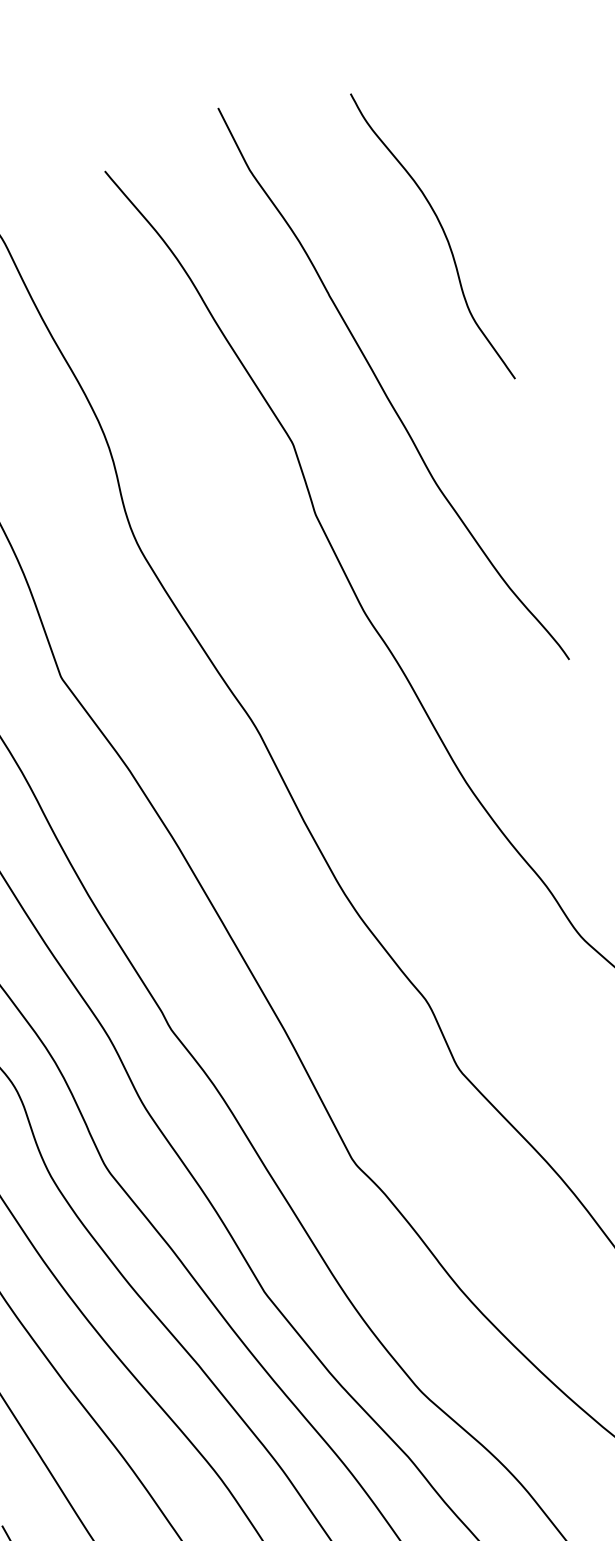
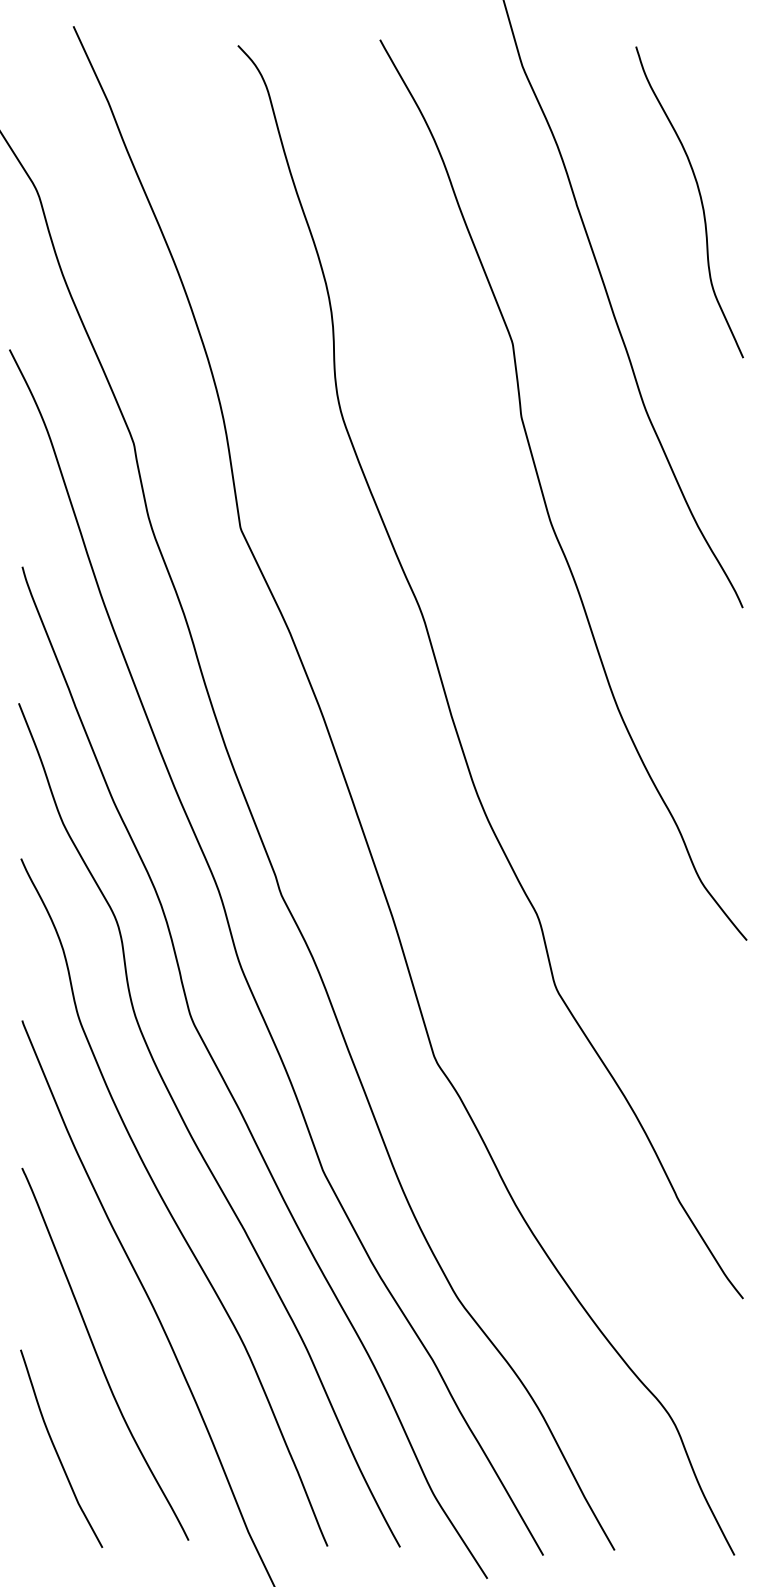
curve: (443, 233) -> (700, 201), moved

